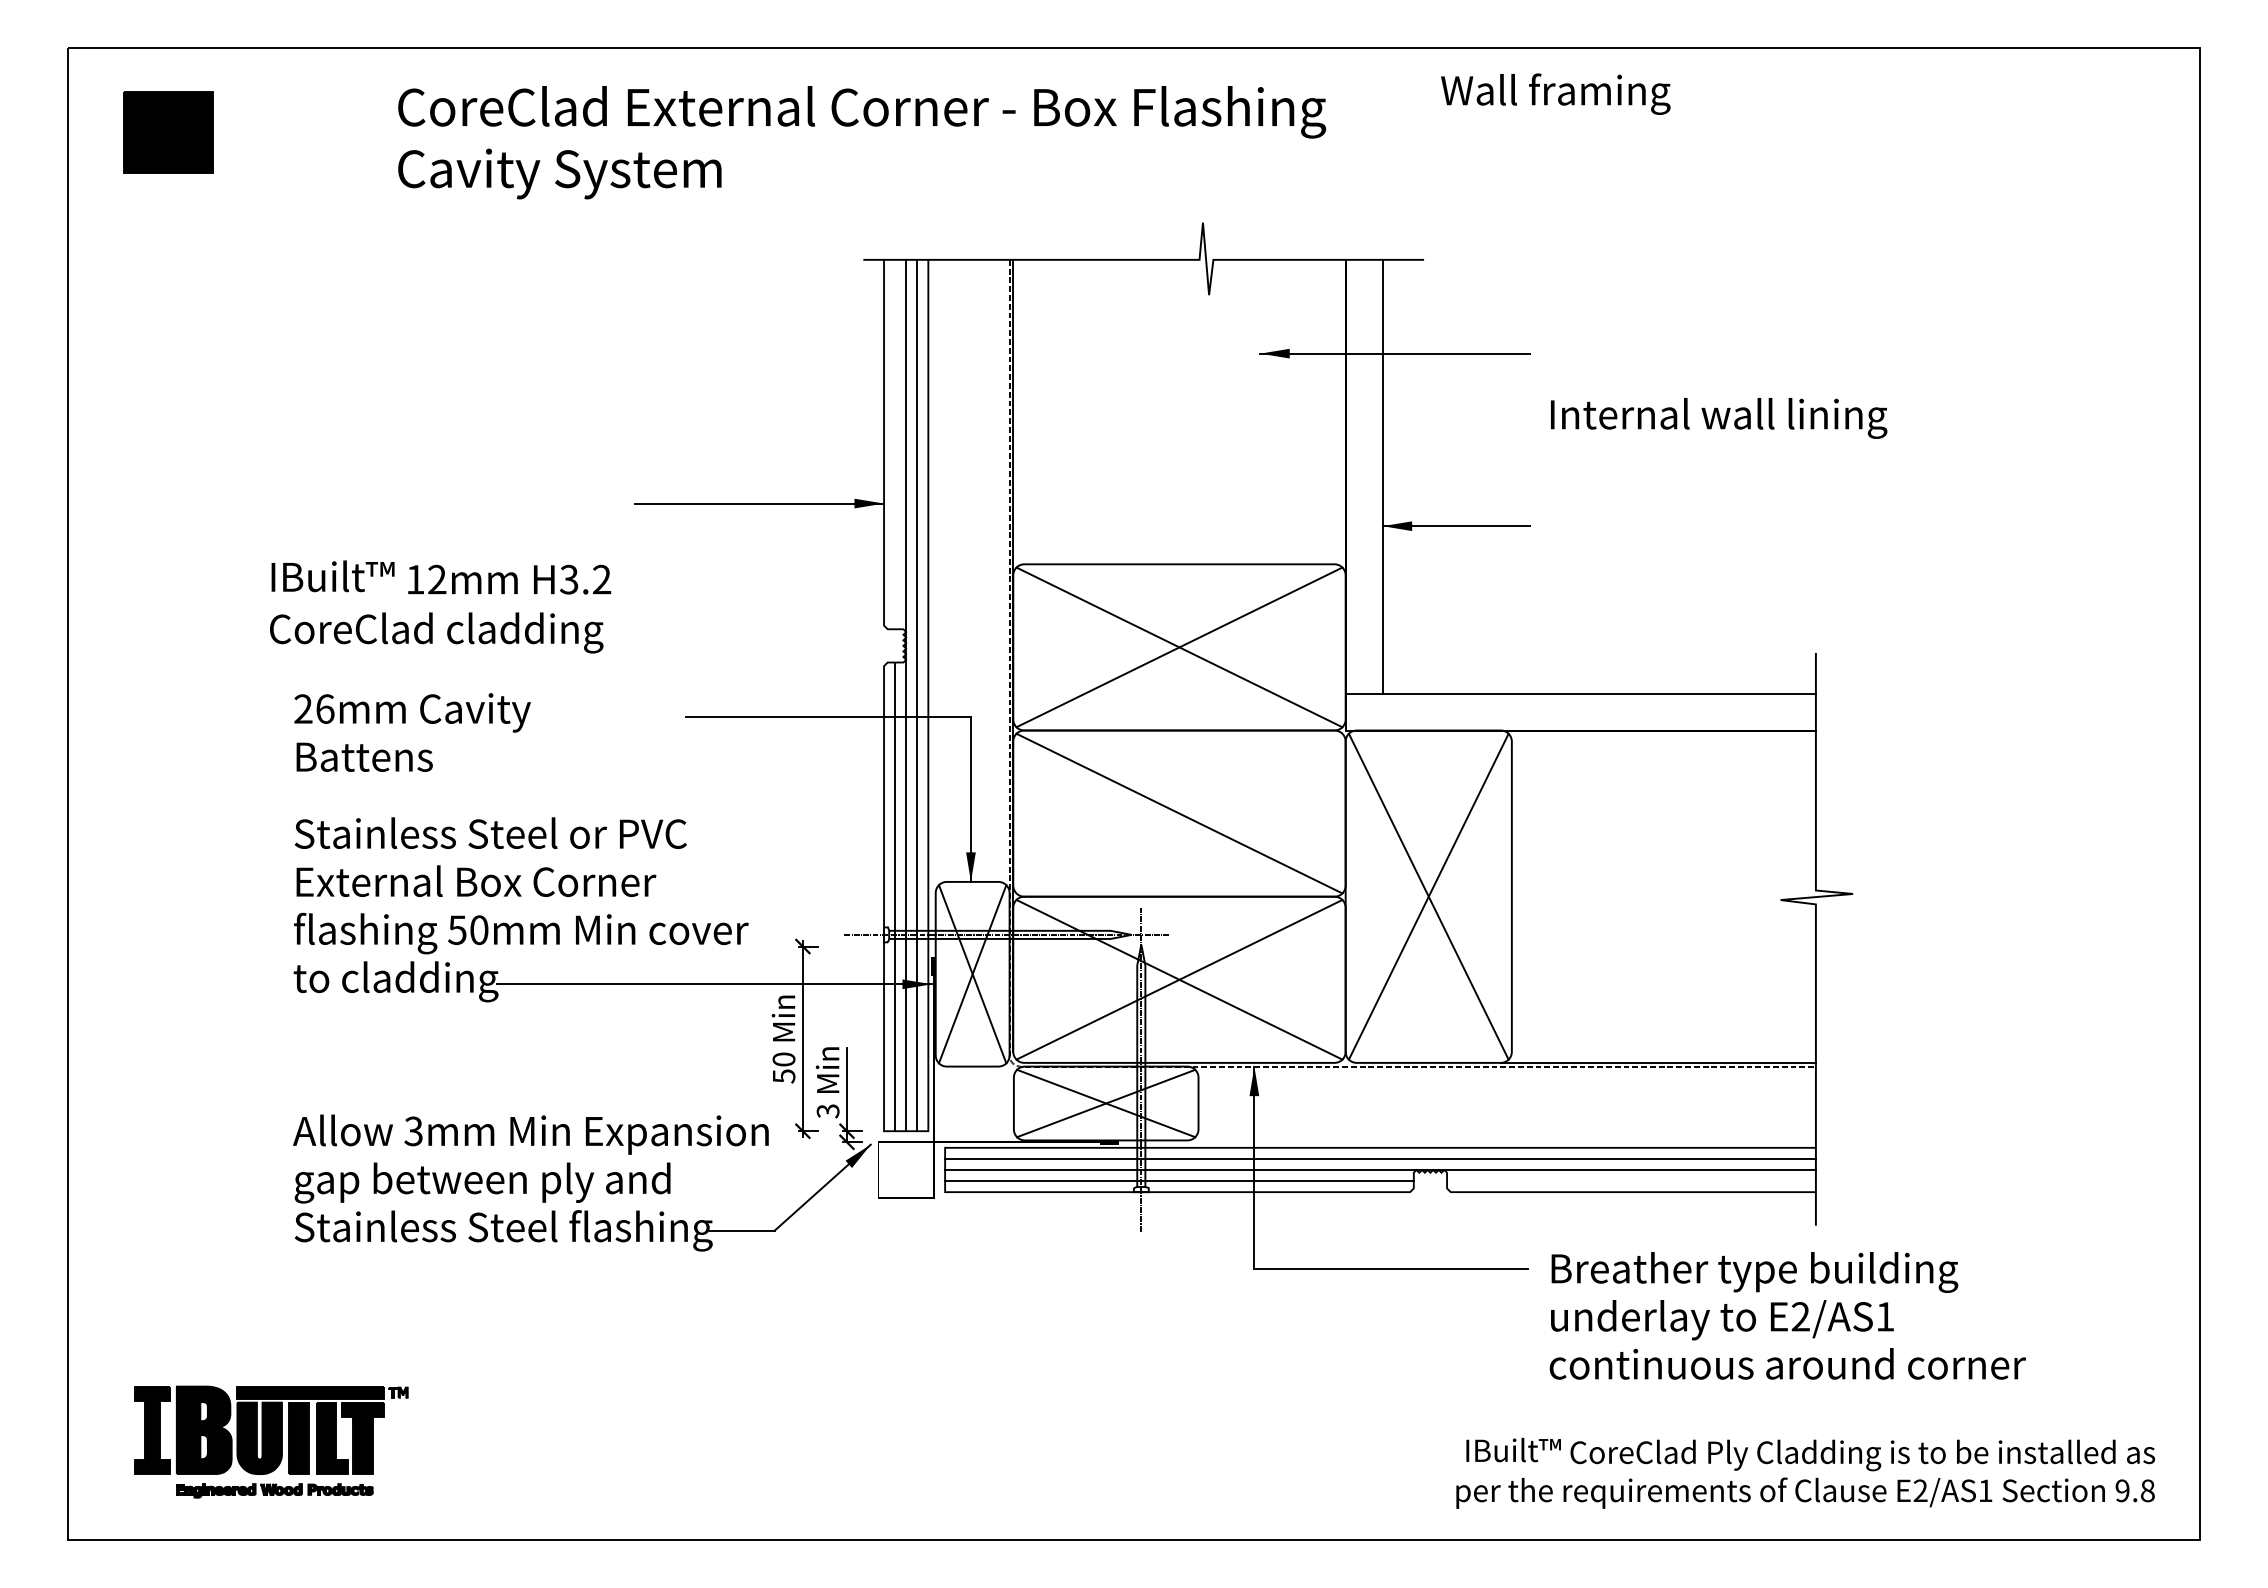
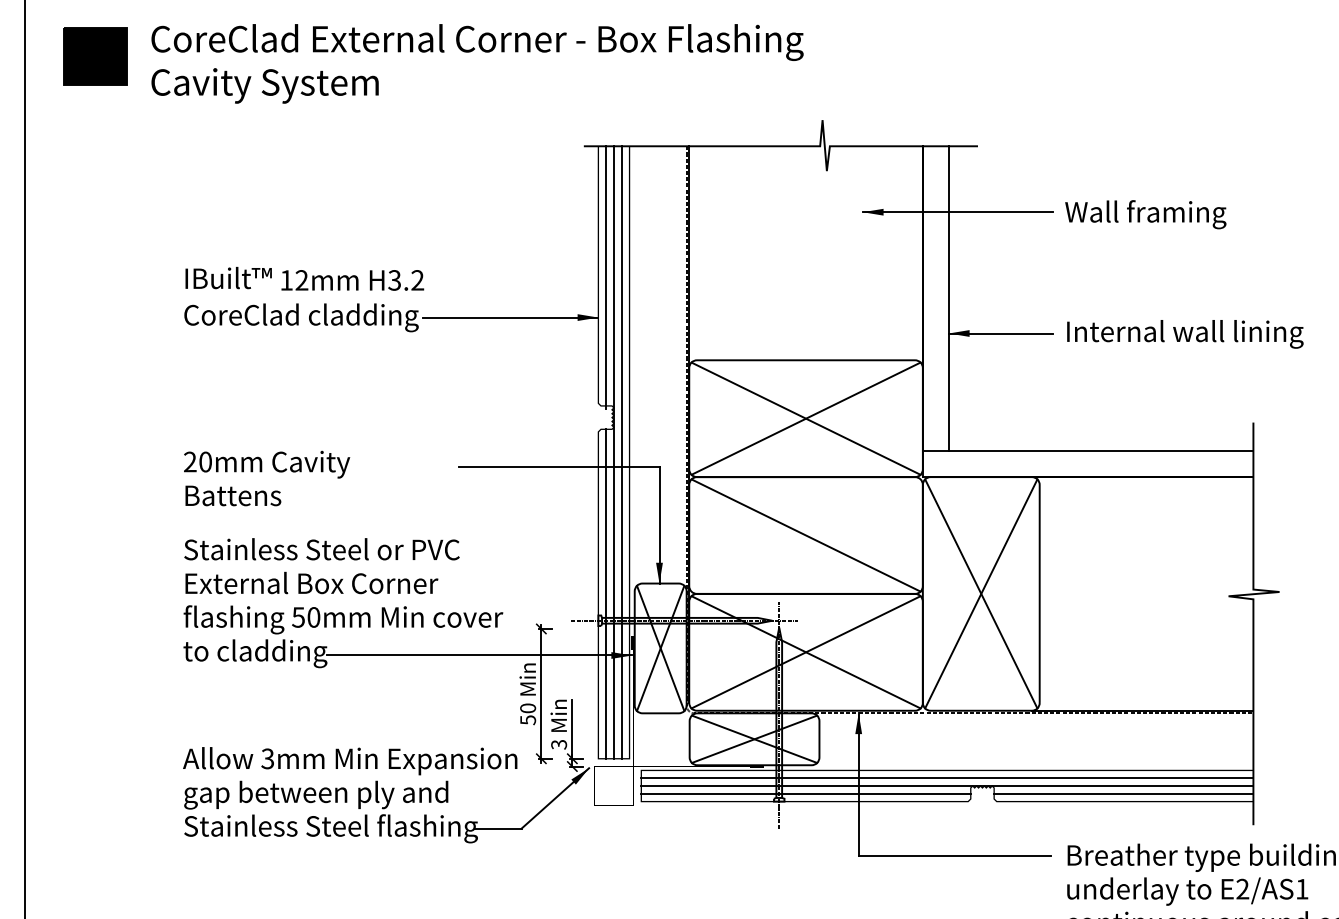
text: (1555, 93) -> (1145, 214), moved
text: (862, 142) -> (477, 63), moved
text: (1719, 418) -> (1185, 334), moved
line: (895, 445) -> (606, 276), added
text: (440, 606) -> (304, 299), moved
text: (325, 708) -> (205, 461), 26mm -> 20mm
line: (1631, 1181) -> (1123, 794), added

